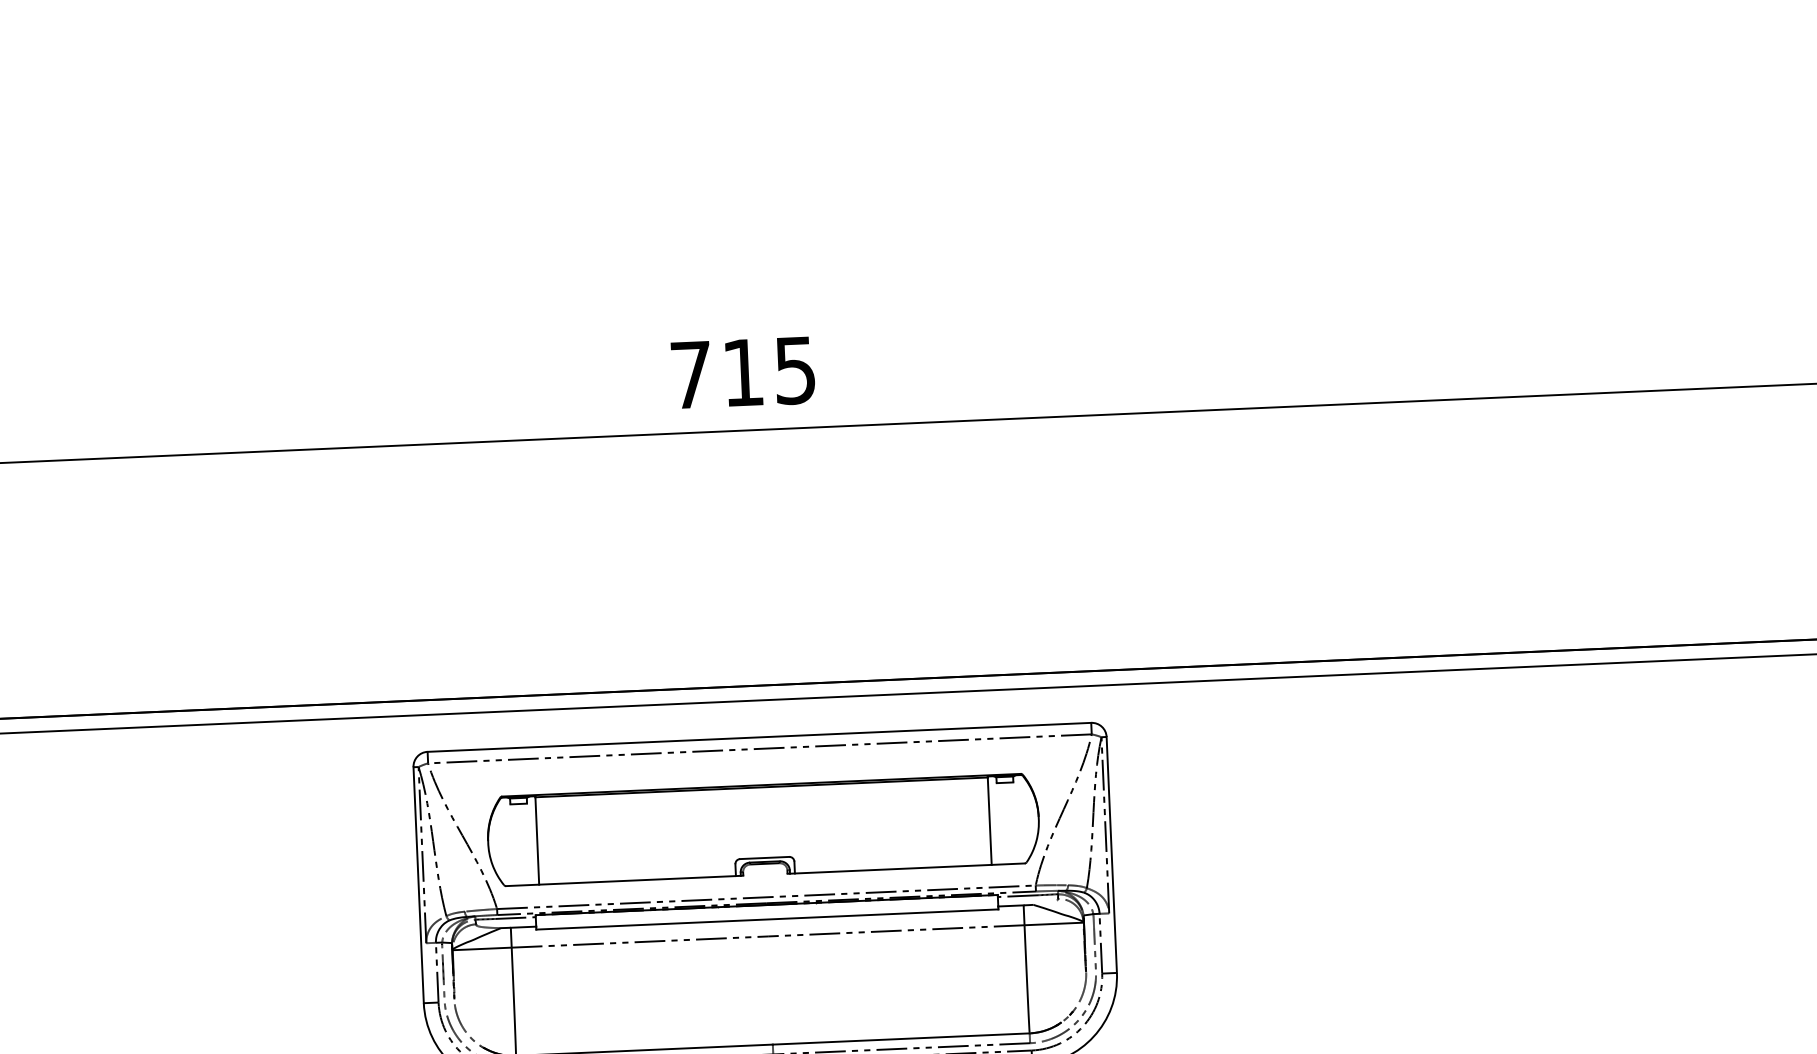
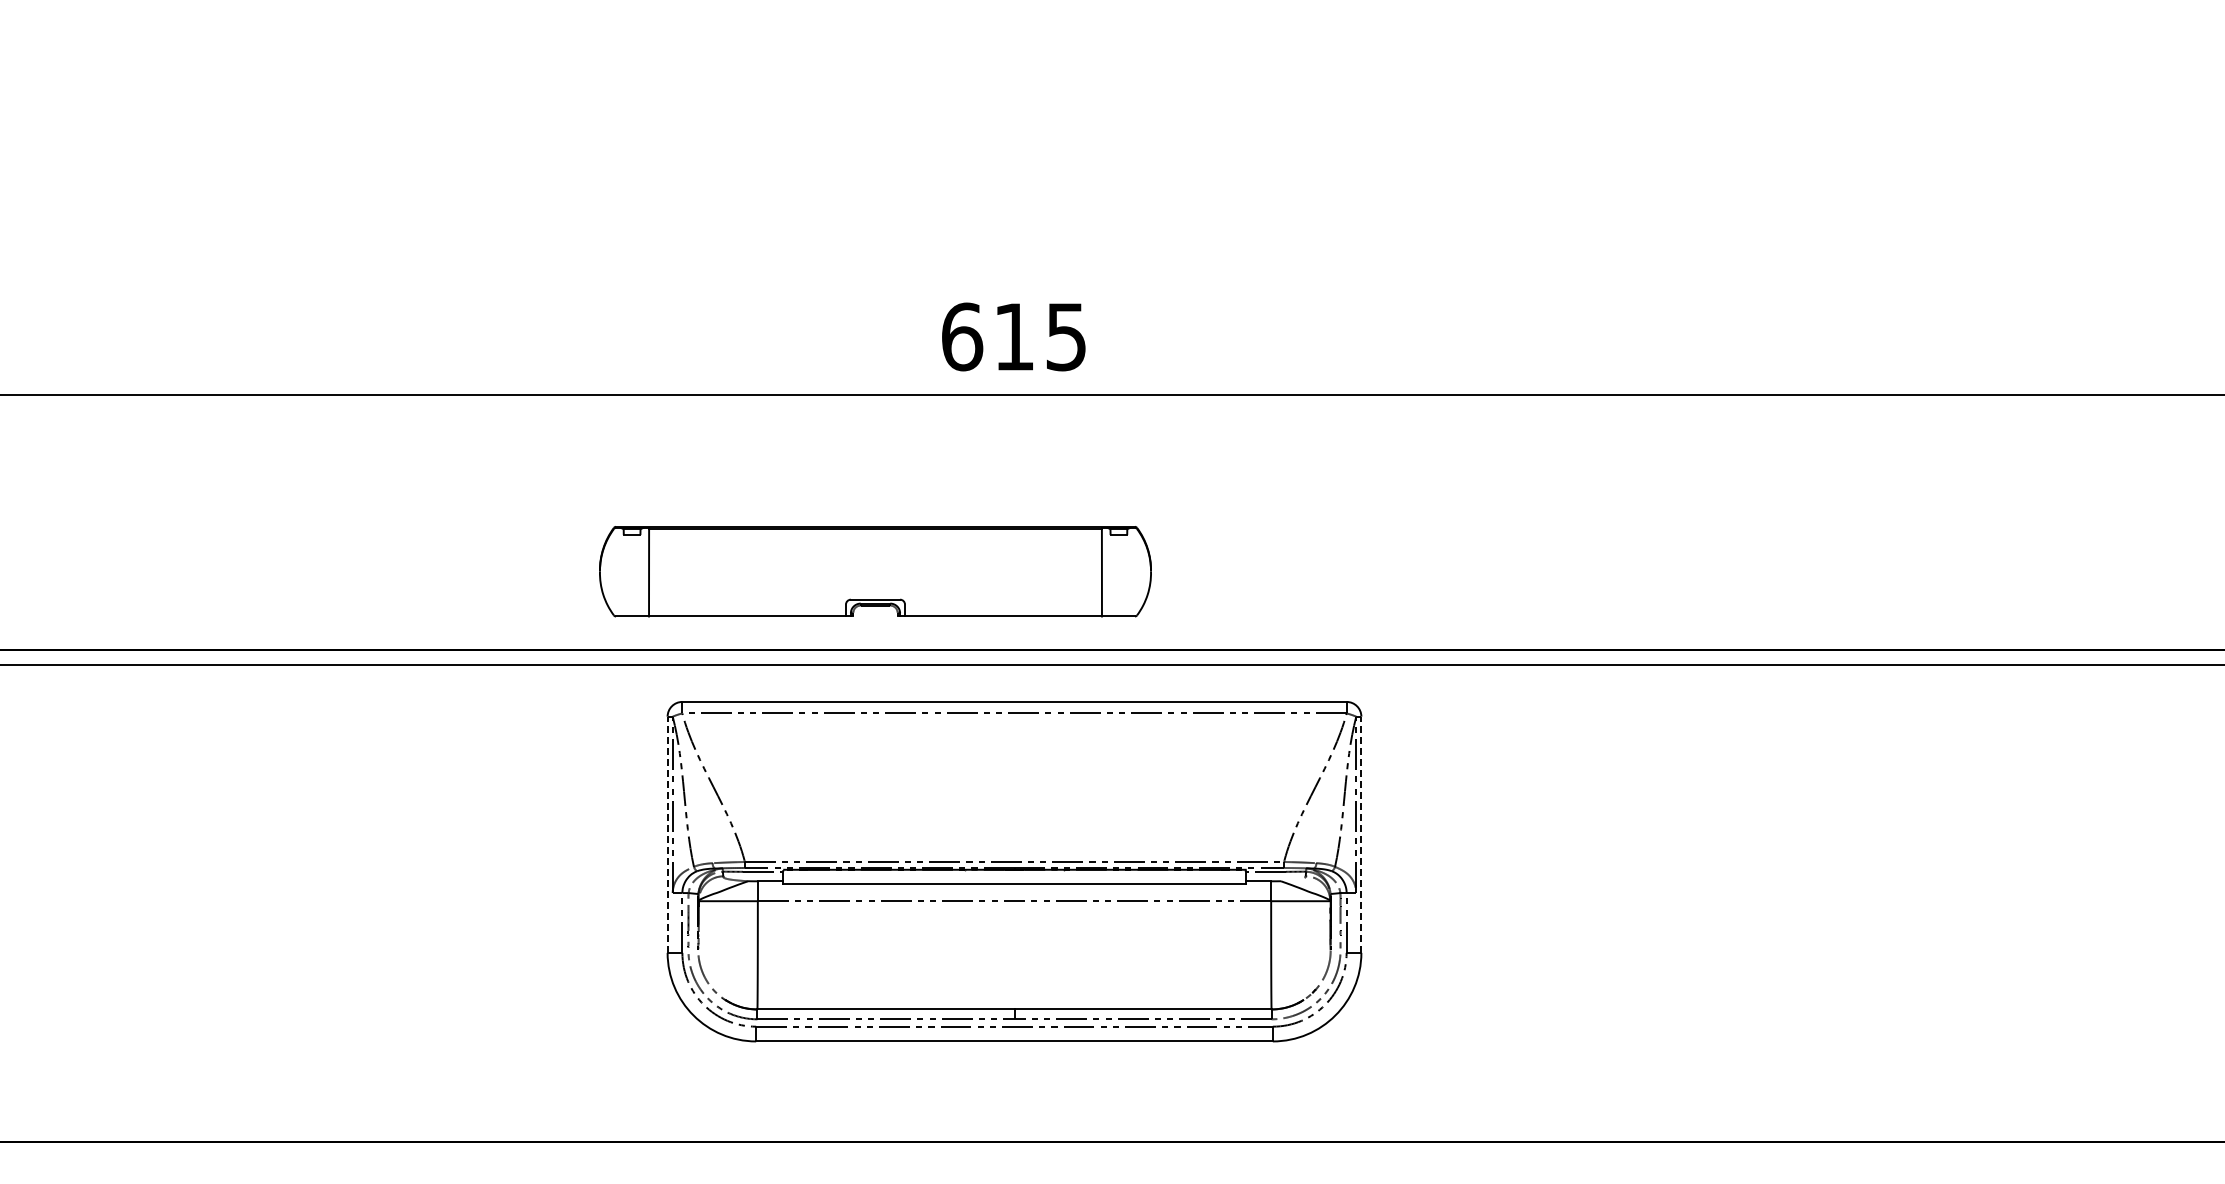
text: (691, 374) -> (962, 336), 715 -> 615
part: (763, 829) -> (875, 571), moved
line: (1111, 854) -> (1361, 834), solid -> dashed
line: (418, 884) -> (667, 834), solid -> dashed

